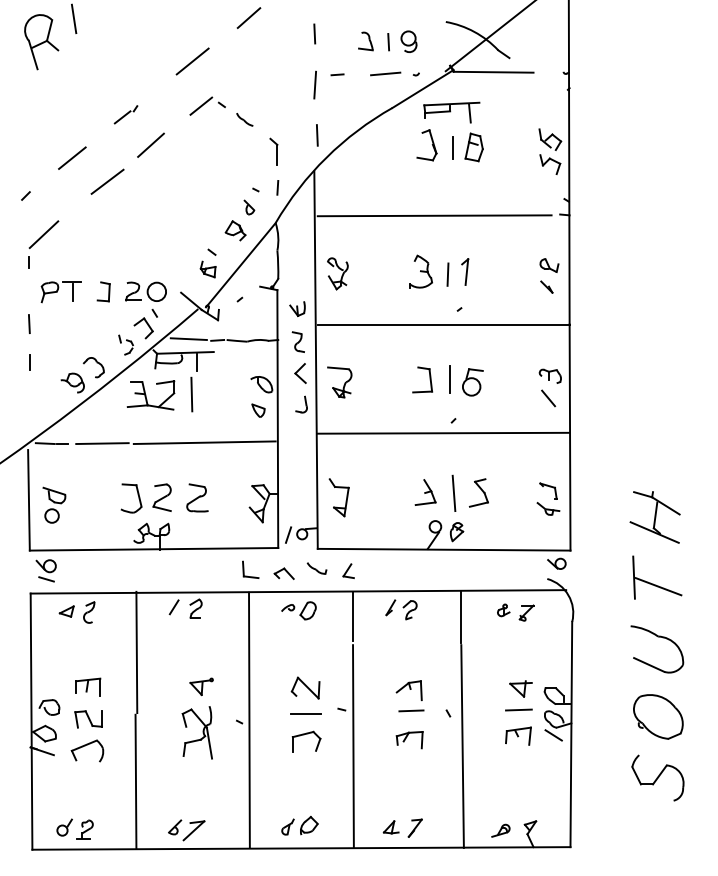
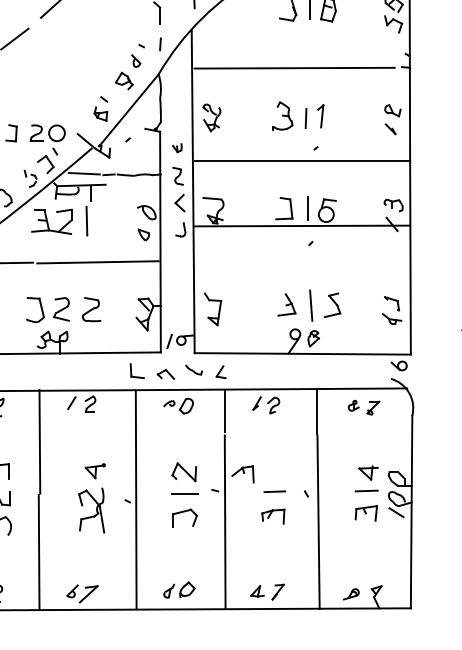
part: (297, 308) -> (177, 147), size x0.7
line: (443, 432) -> (302, 225), moved
part: (408, 690) -> (242, 474), moved

